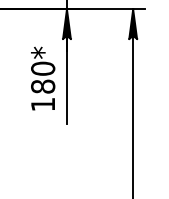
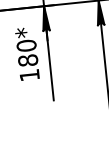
text: (43, 78) -> (27, 53), moved

